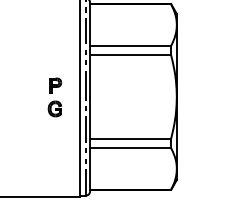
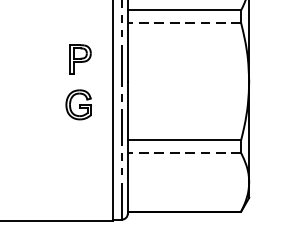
line: (130, 55) -> (184, 23), solid -> dashed
part: (54, 97) -> (78, 82), size x1.4
line: (130, 147) -> (184, 152), solid -> dashed

